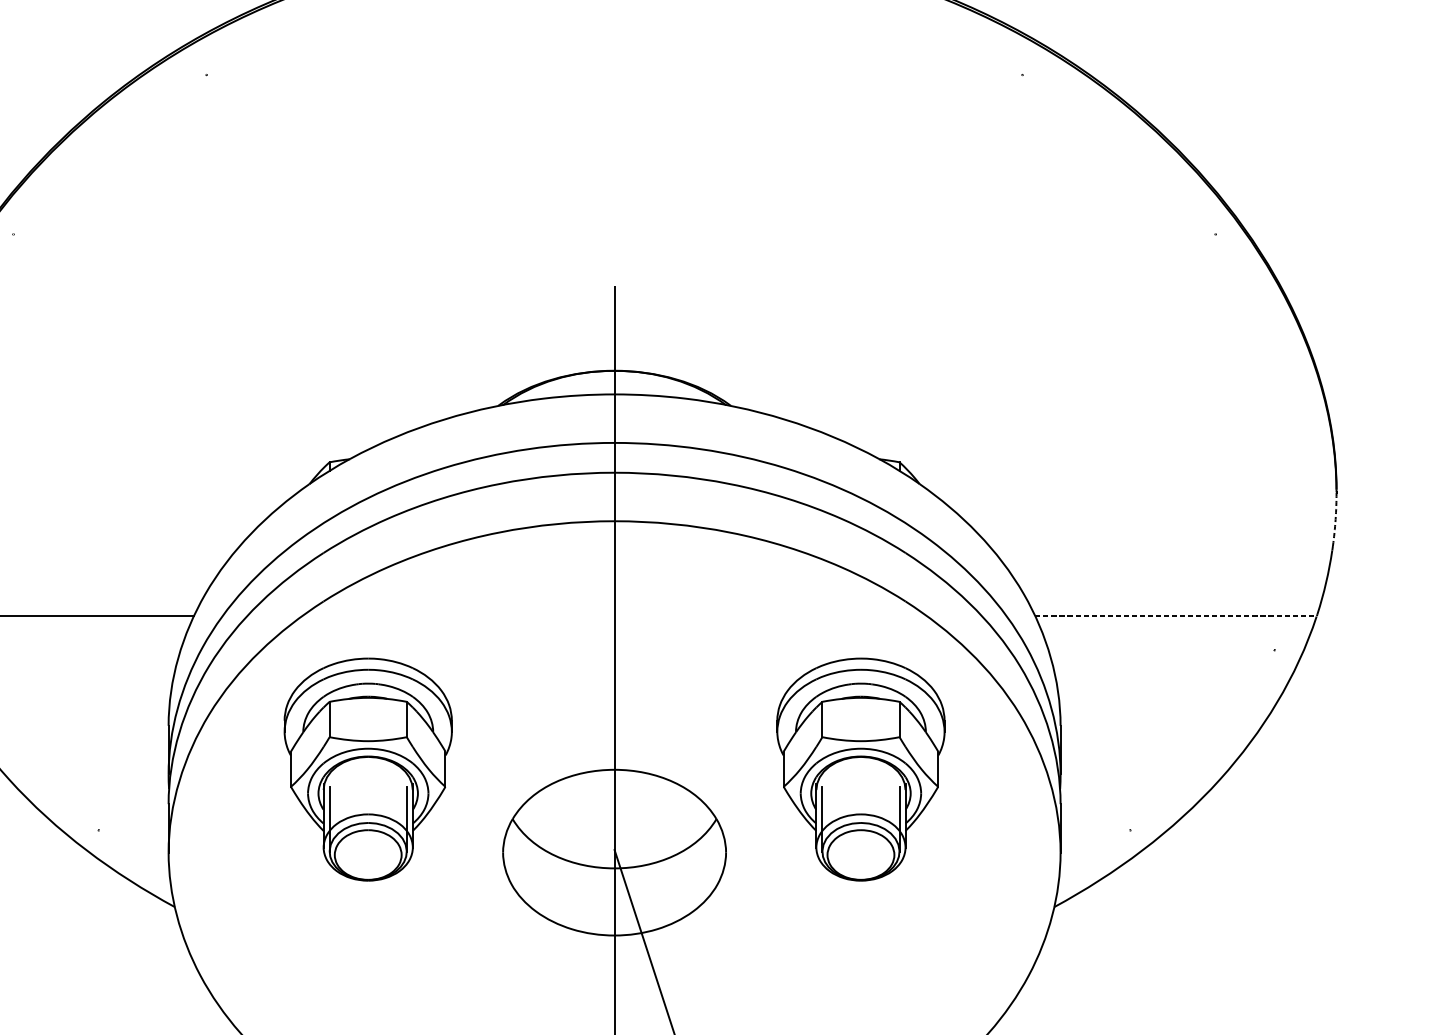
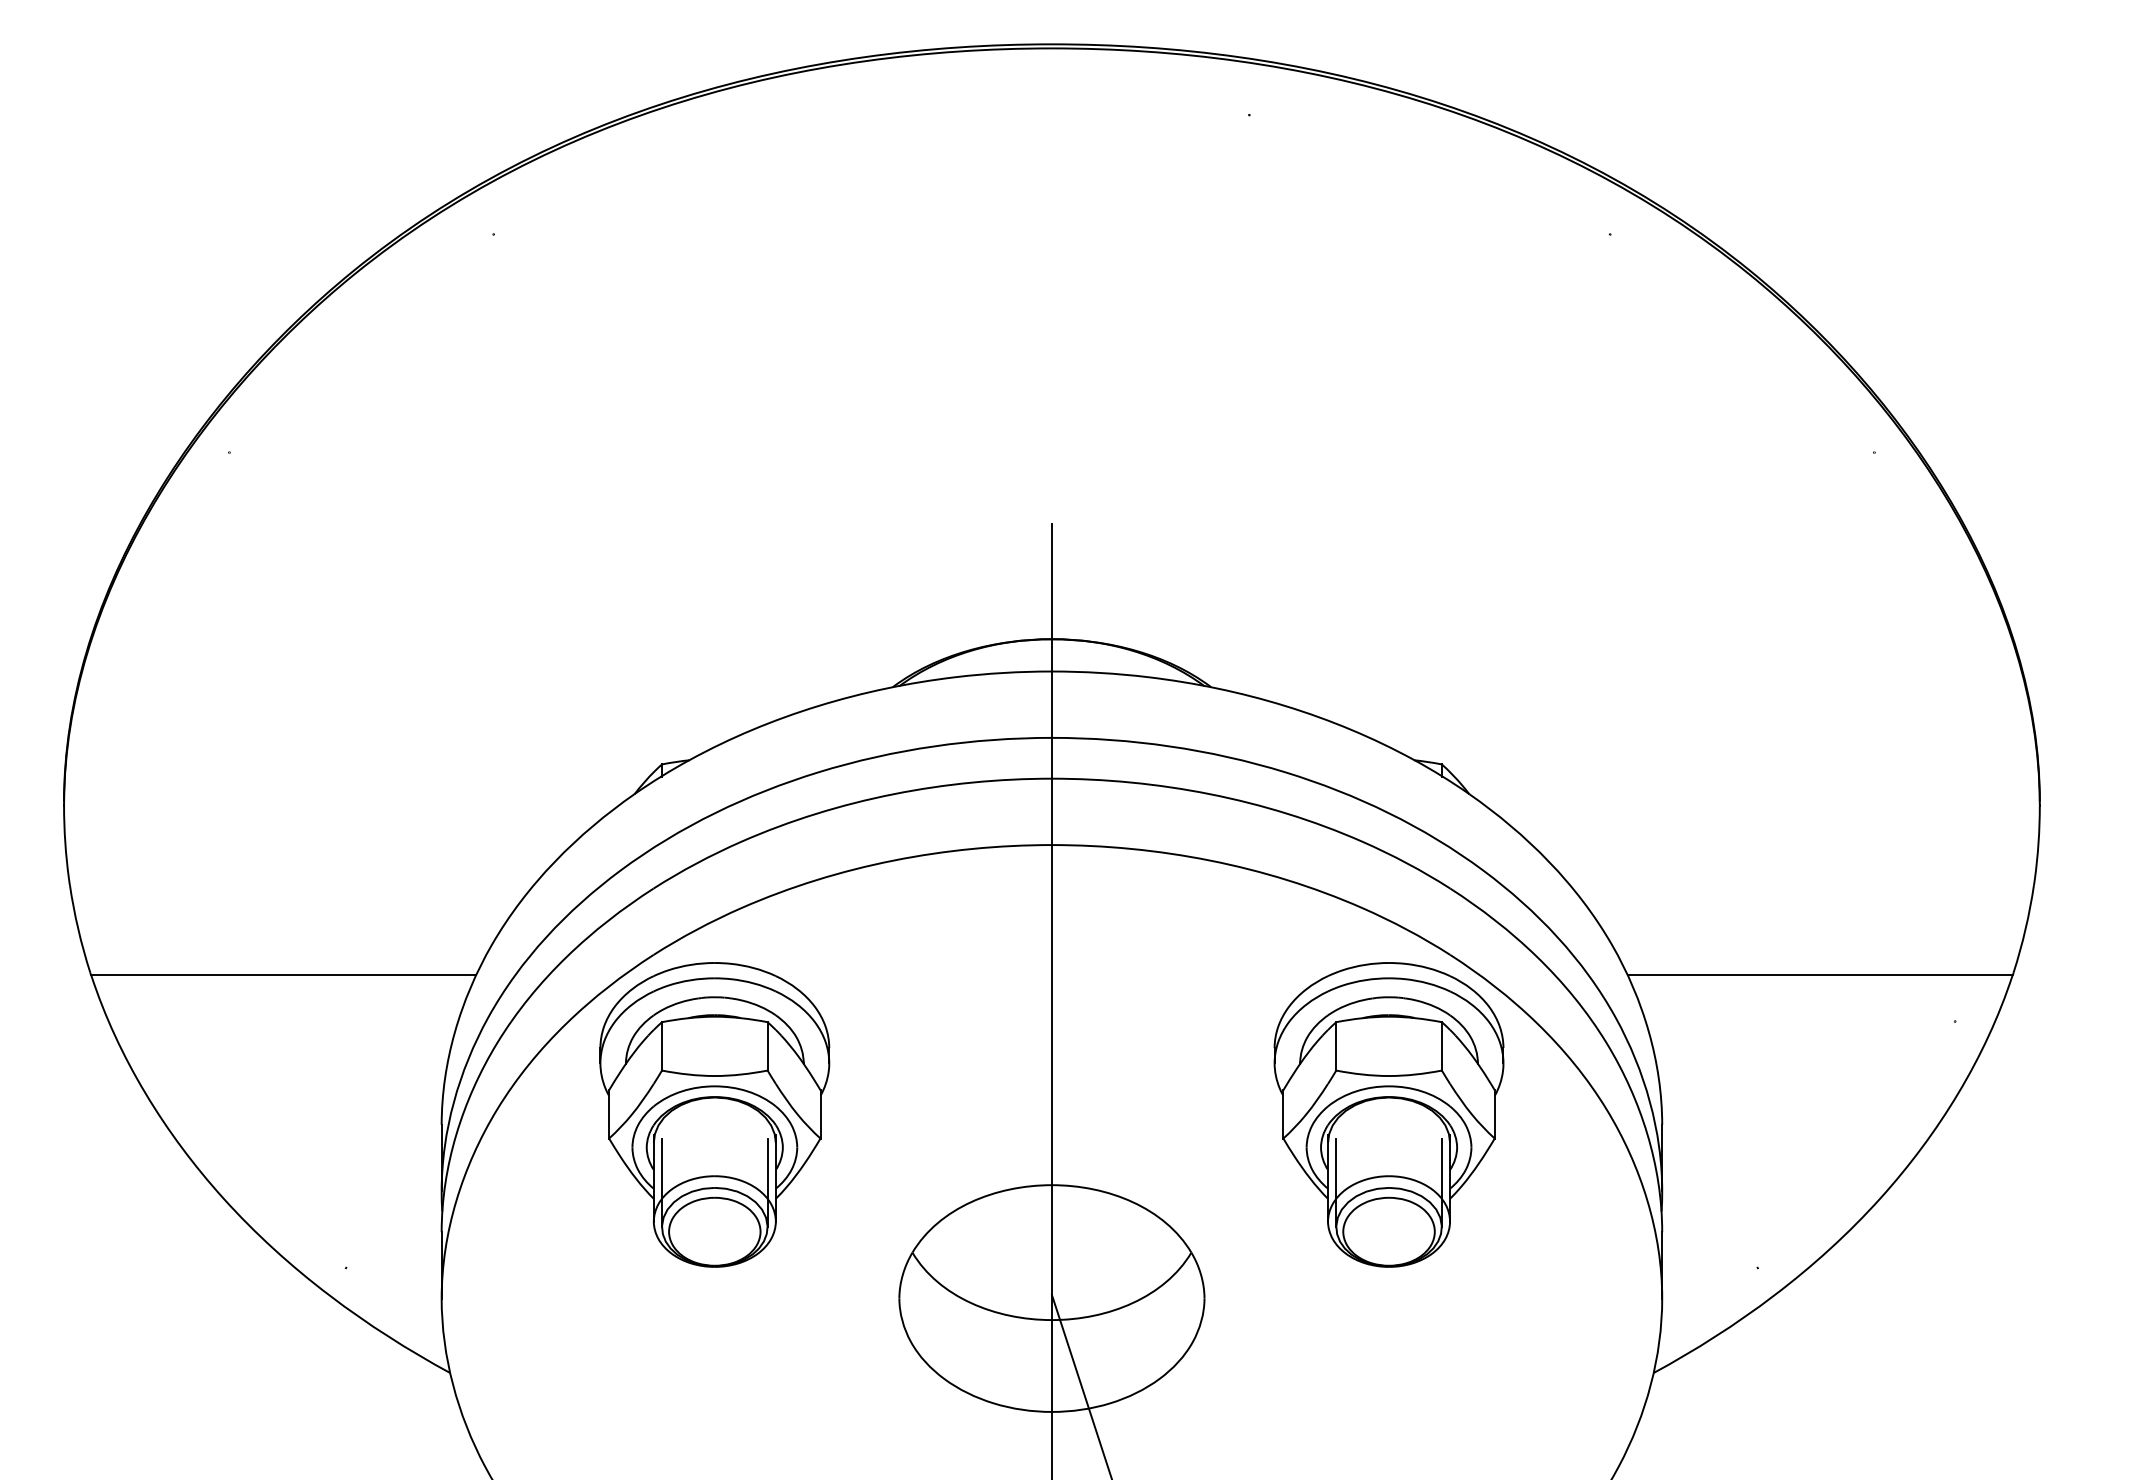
arc: (1335, 519) -> (2038, 842), dashed -> solid
line: (1176, 615) -> (1820, 974), dashed -> solid
part: (367, 769) -> (714, 1114), moved
part: (860, 769) -> (1388, 1114), moved

